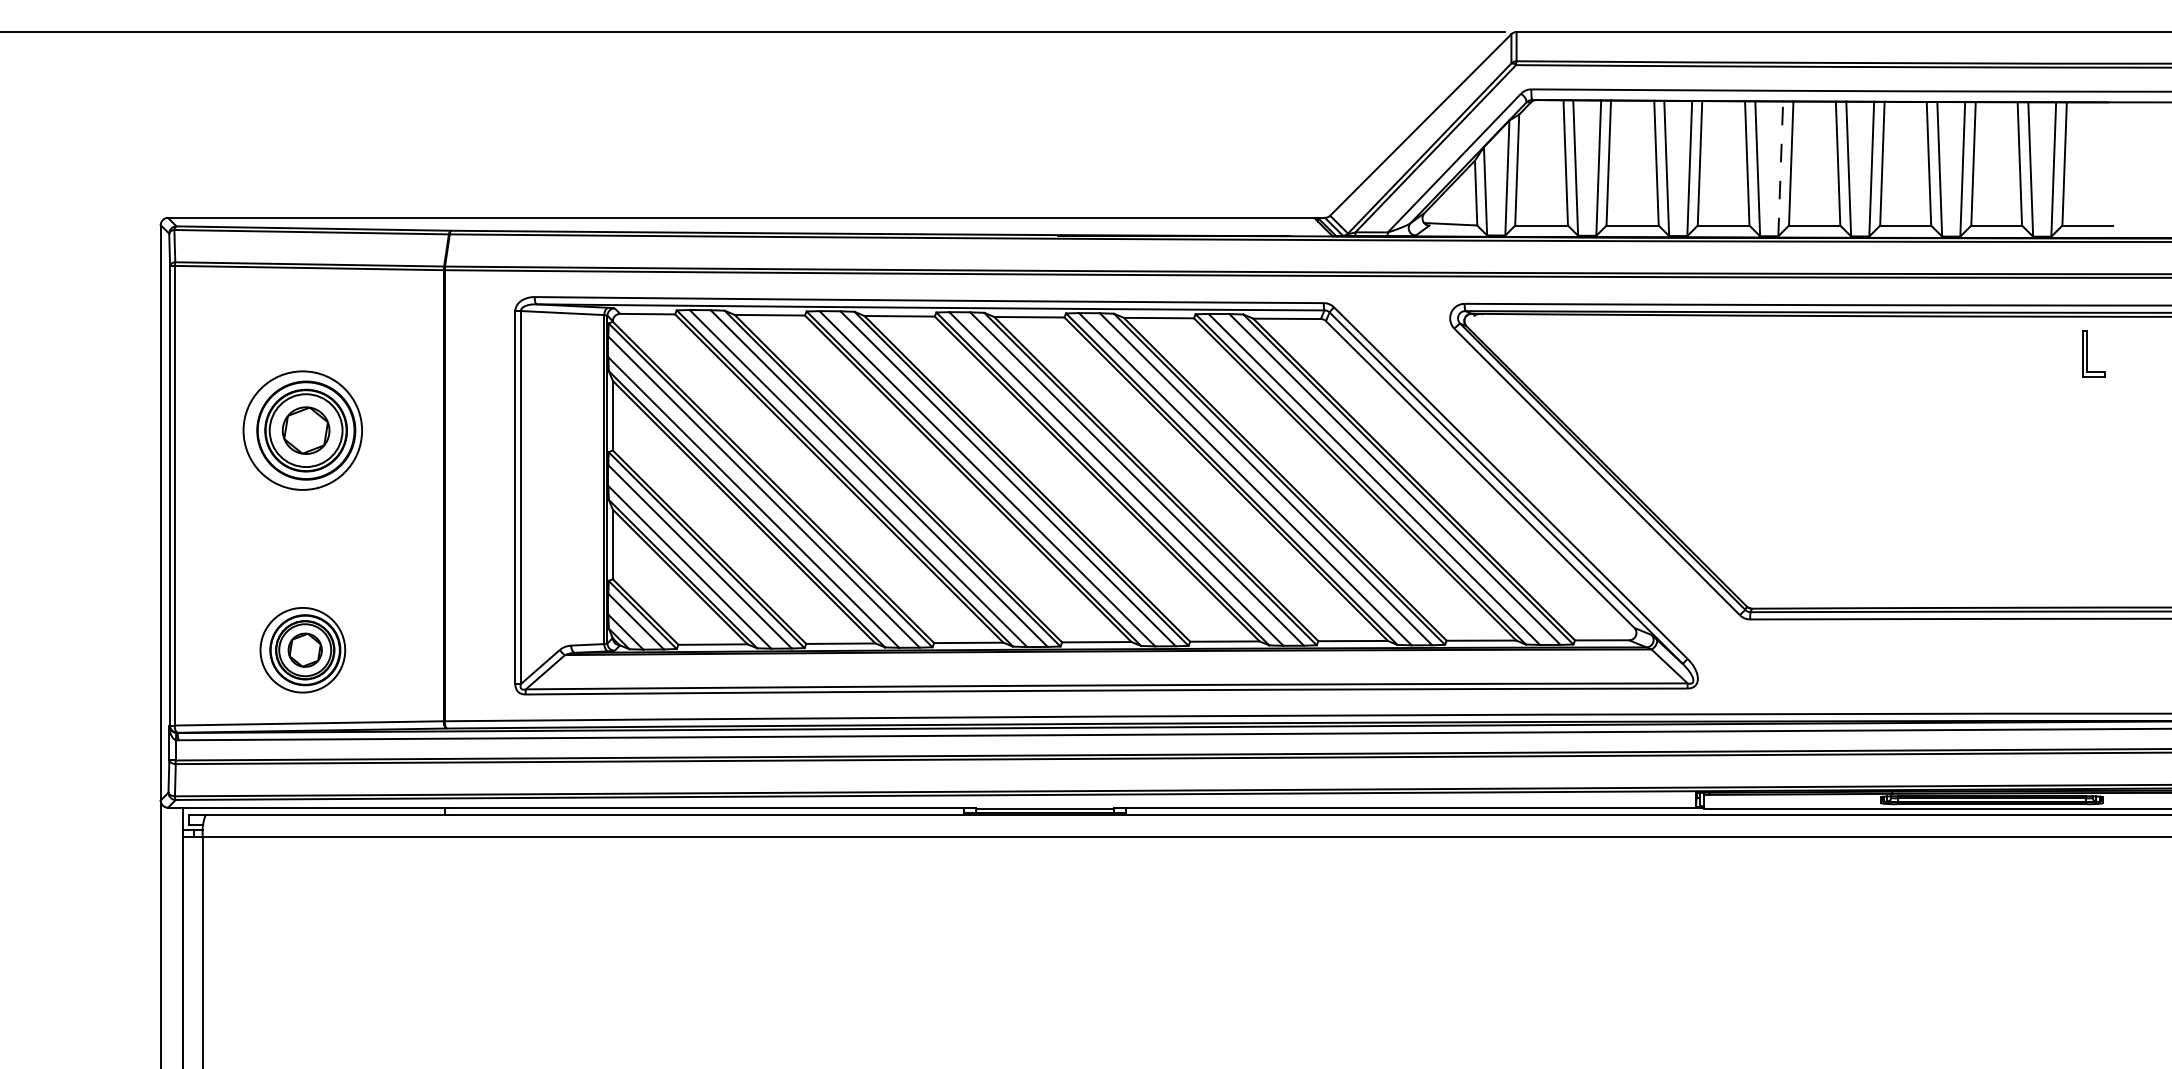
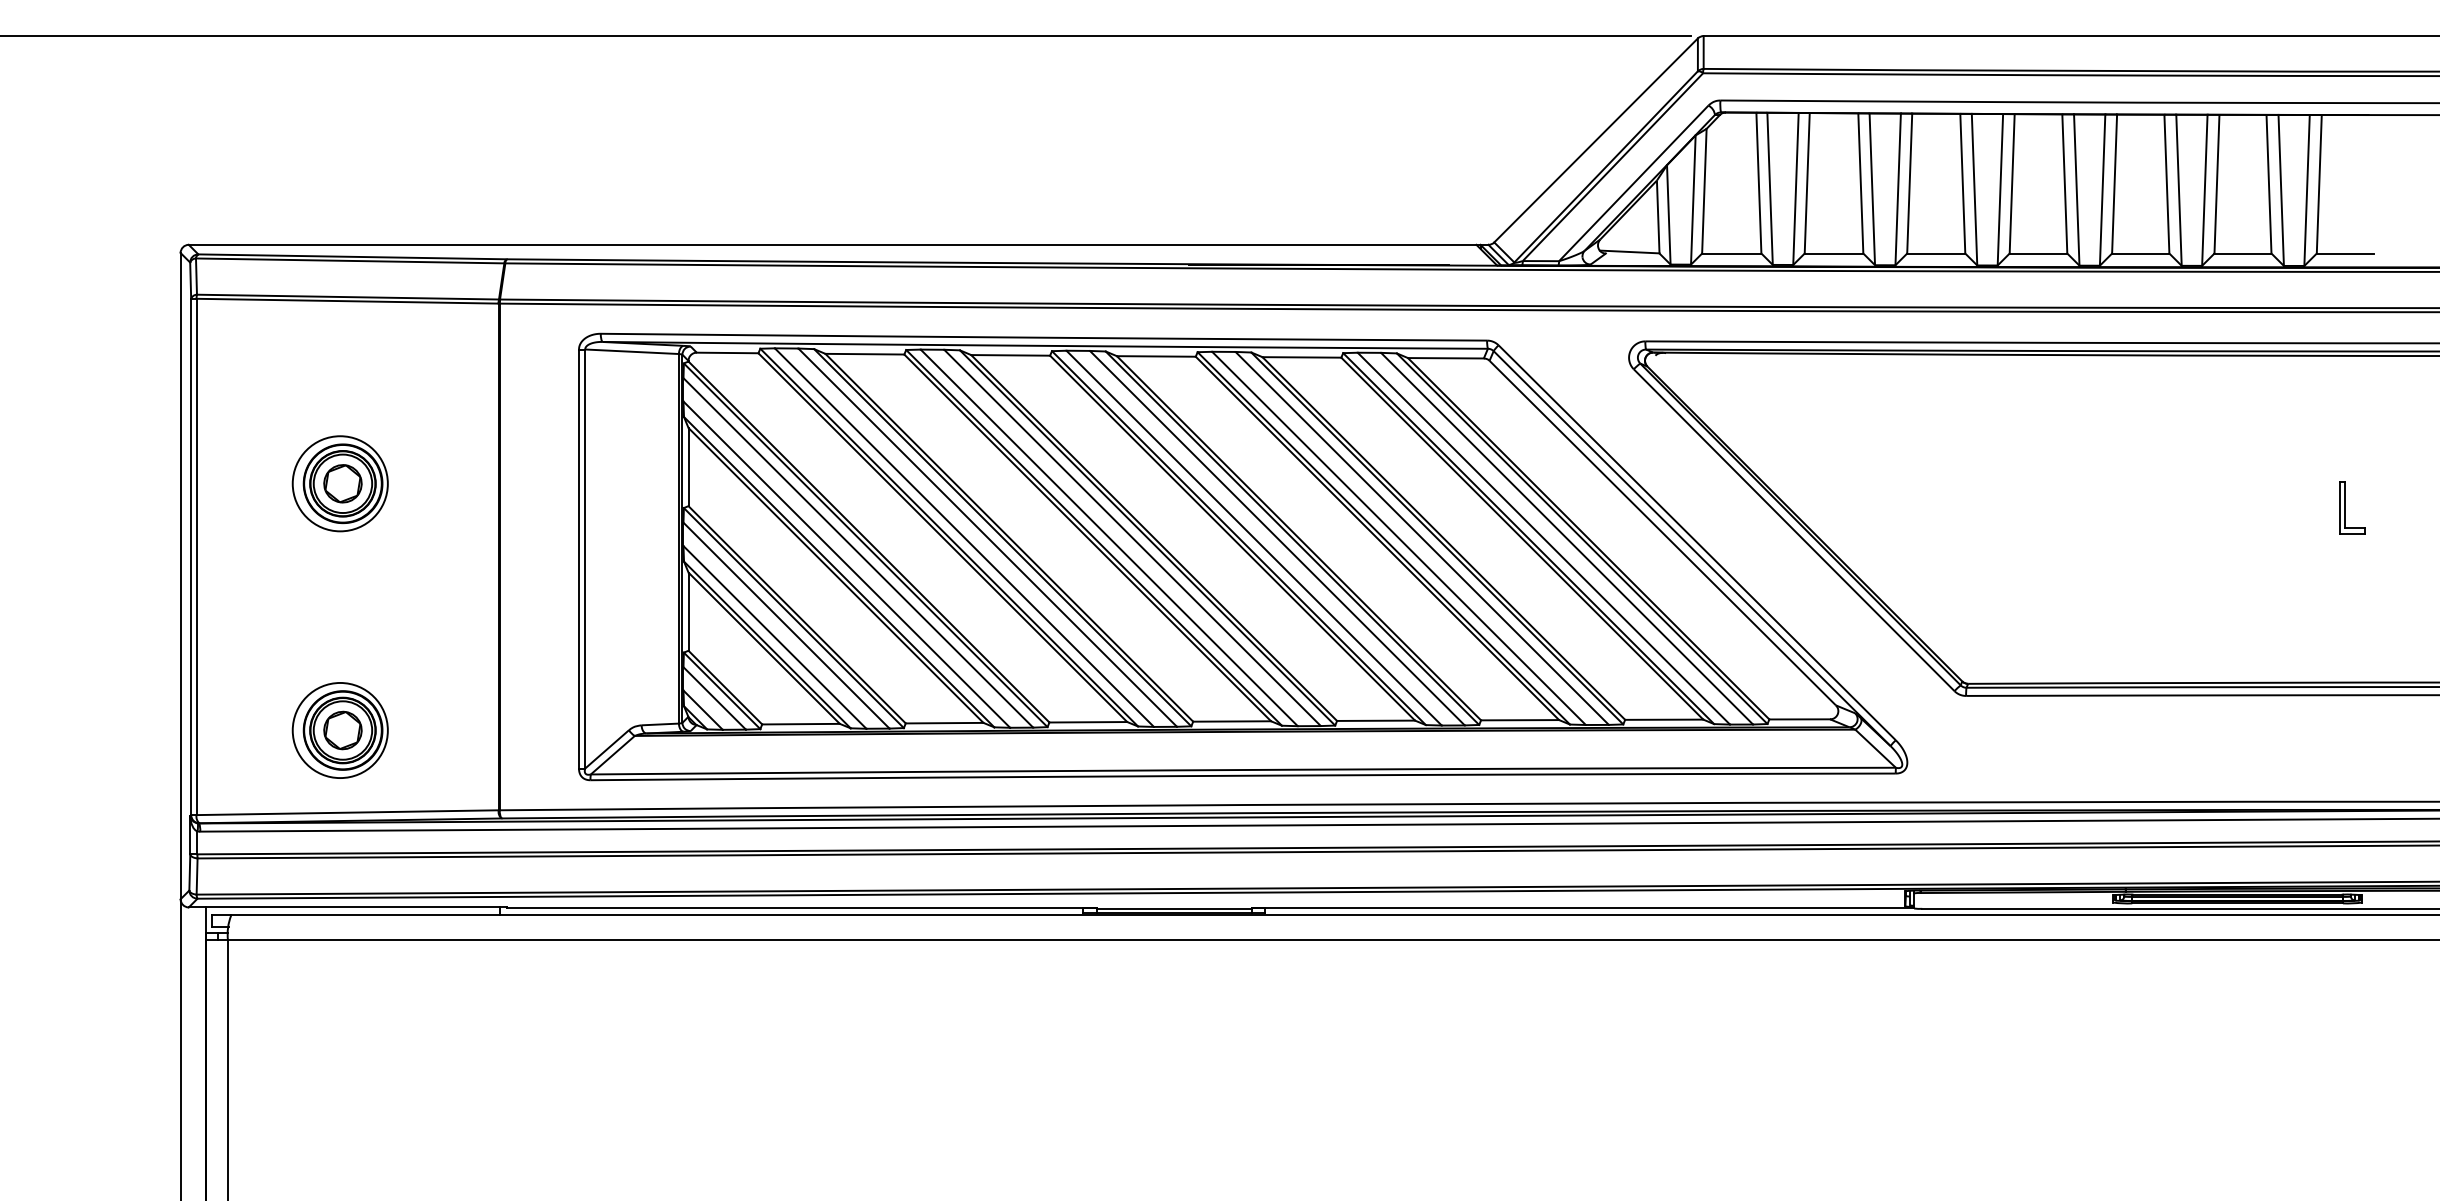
line: (1780, 168) -> (2000, 189), dashed -> solid
part: (2093, 353) -> (2351, 507), moved
part: (302, 430) -> (339, 483), size x0.71

